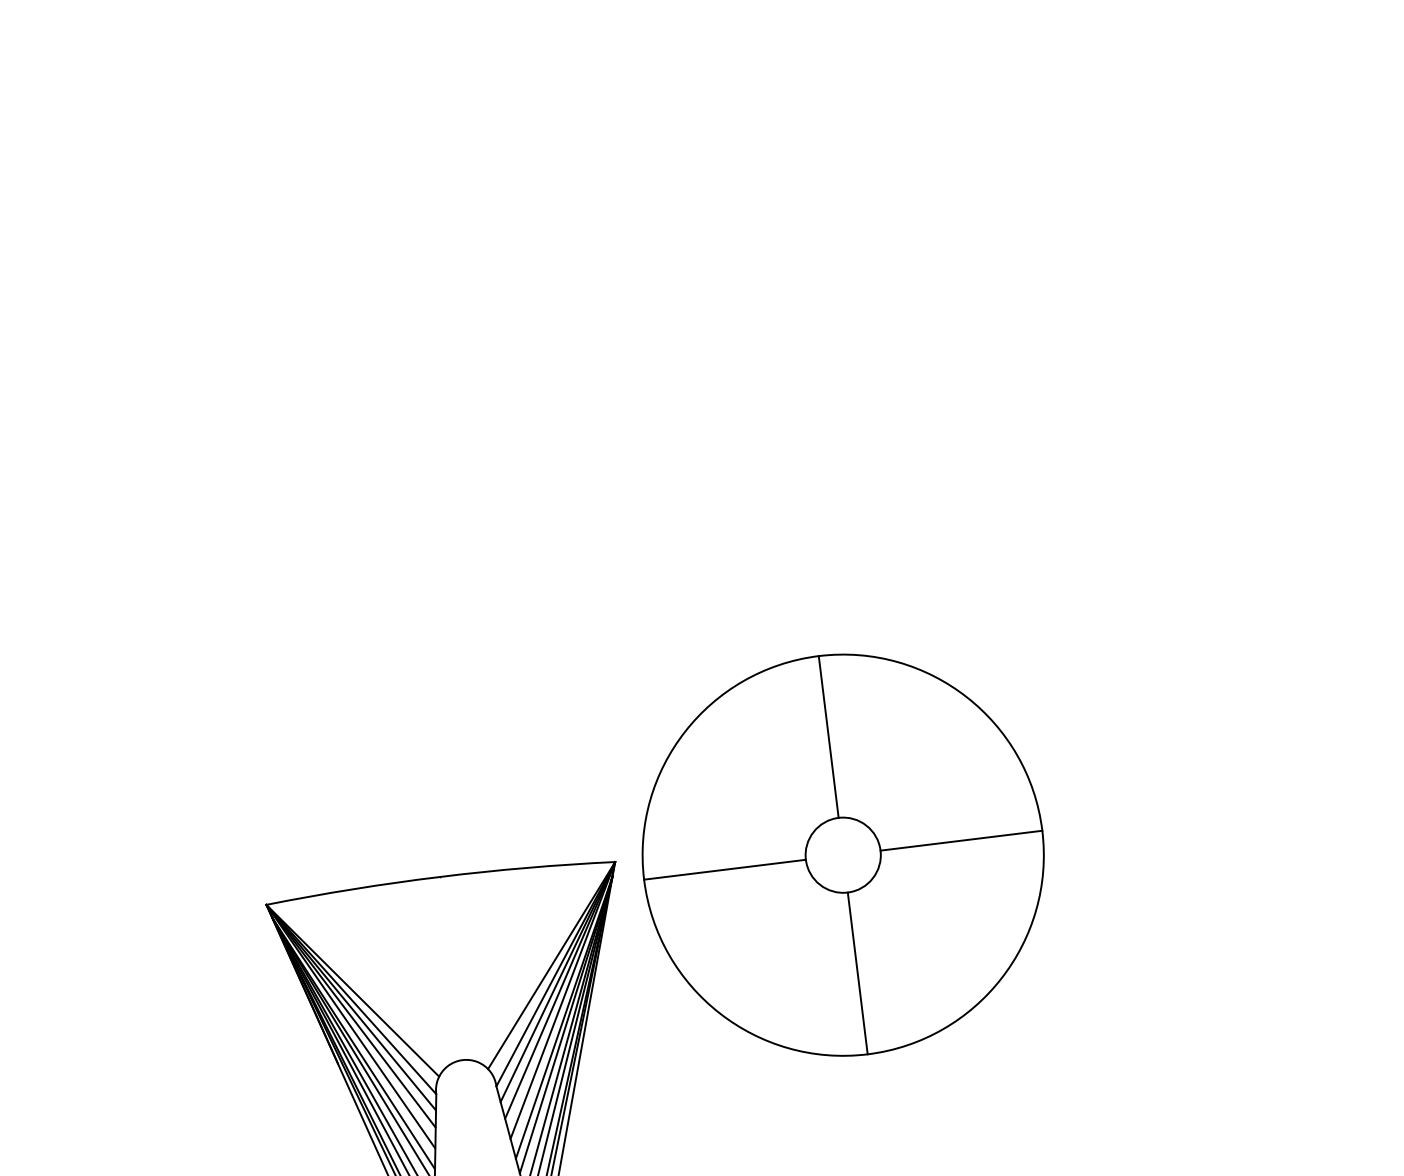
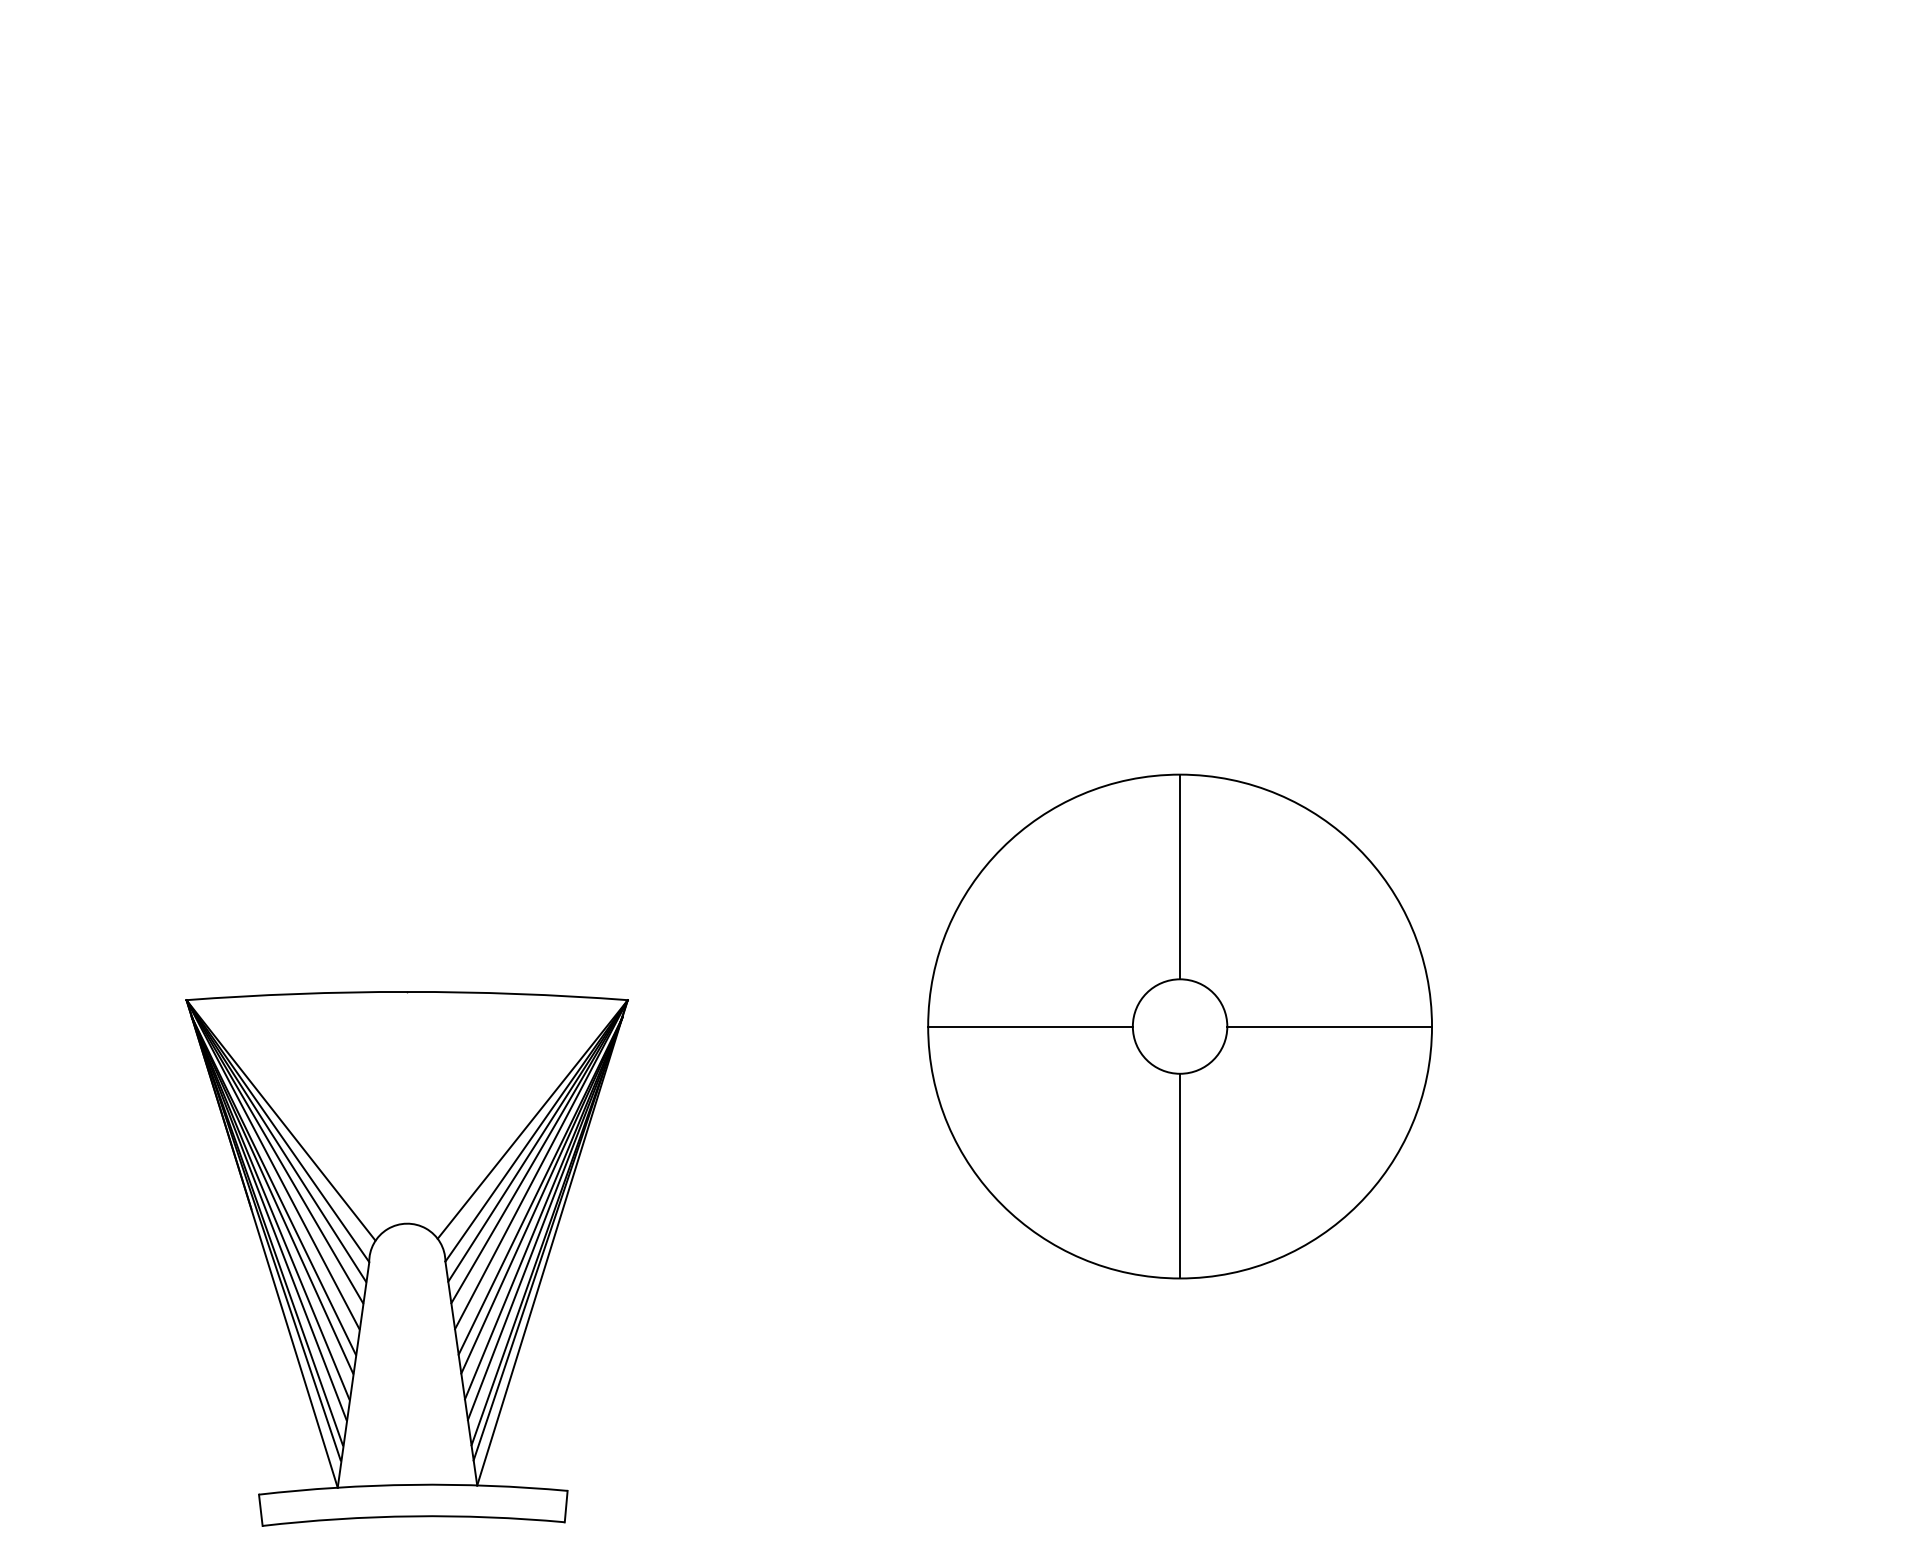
part: (842, 855) -> (1179, 1026), moved

